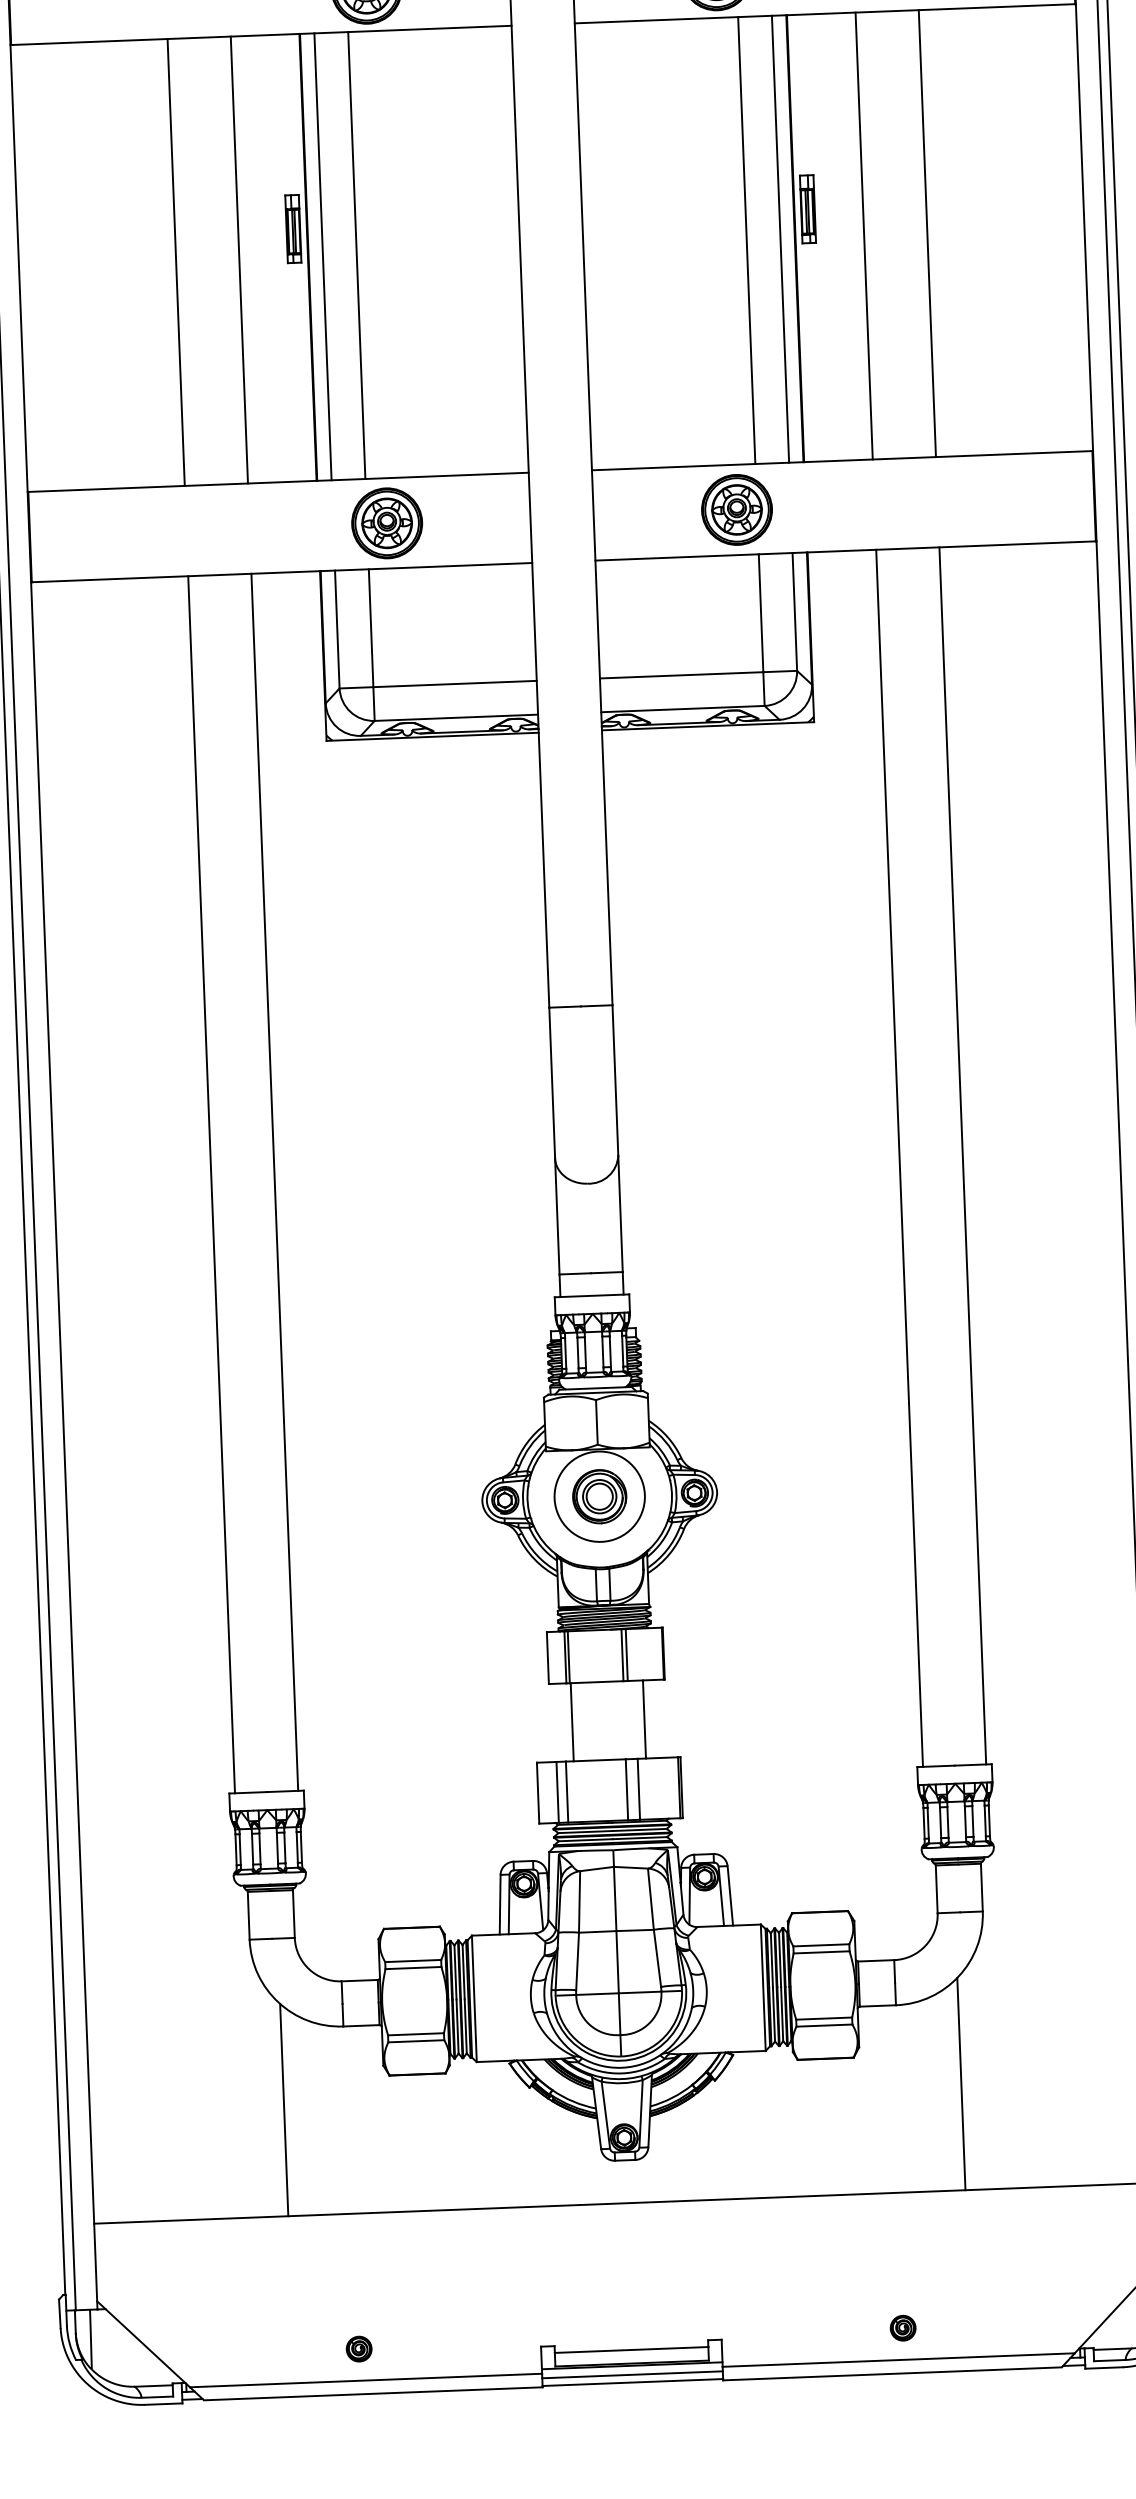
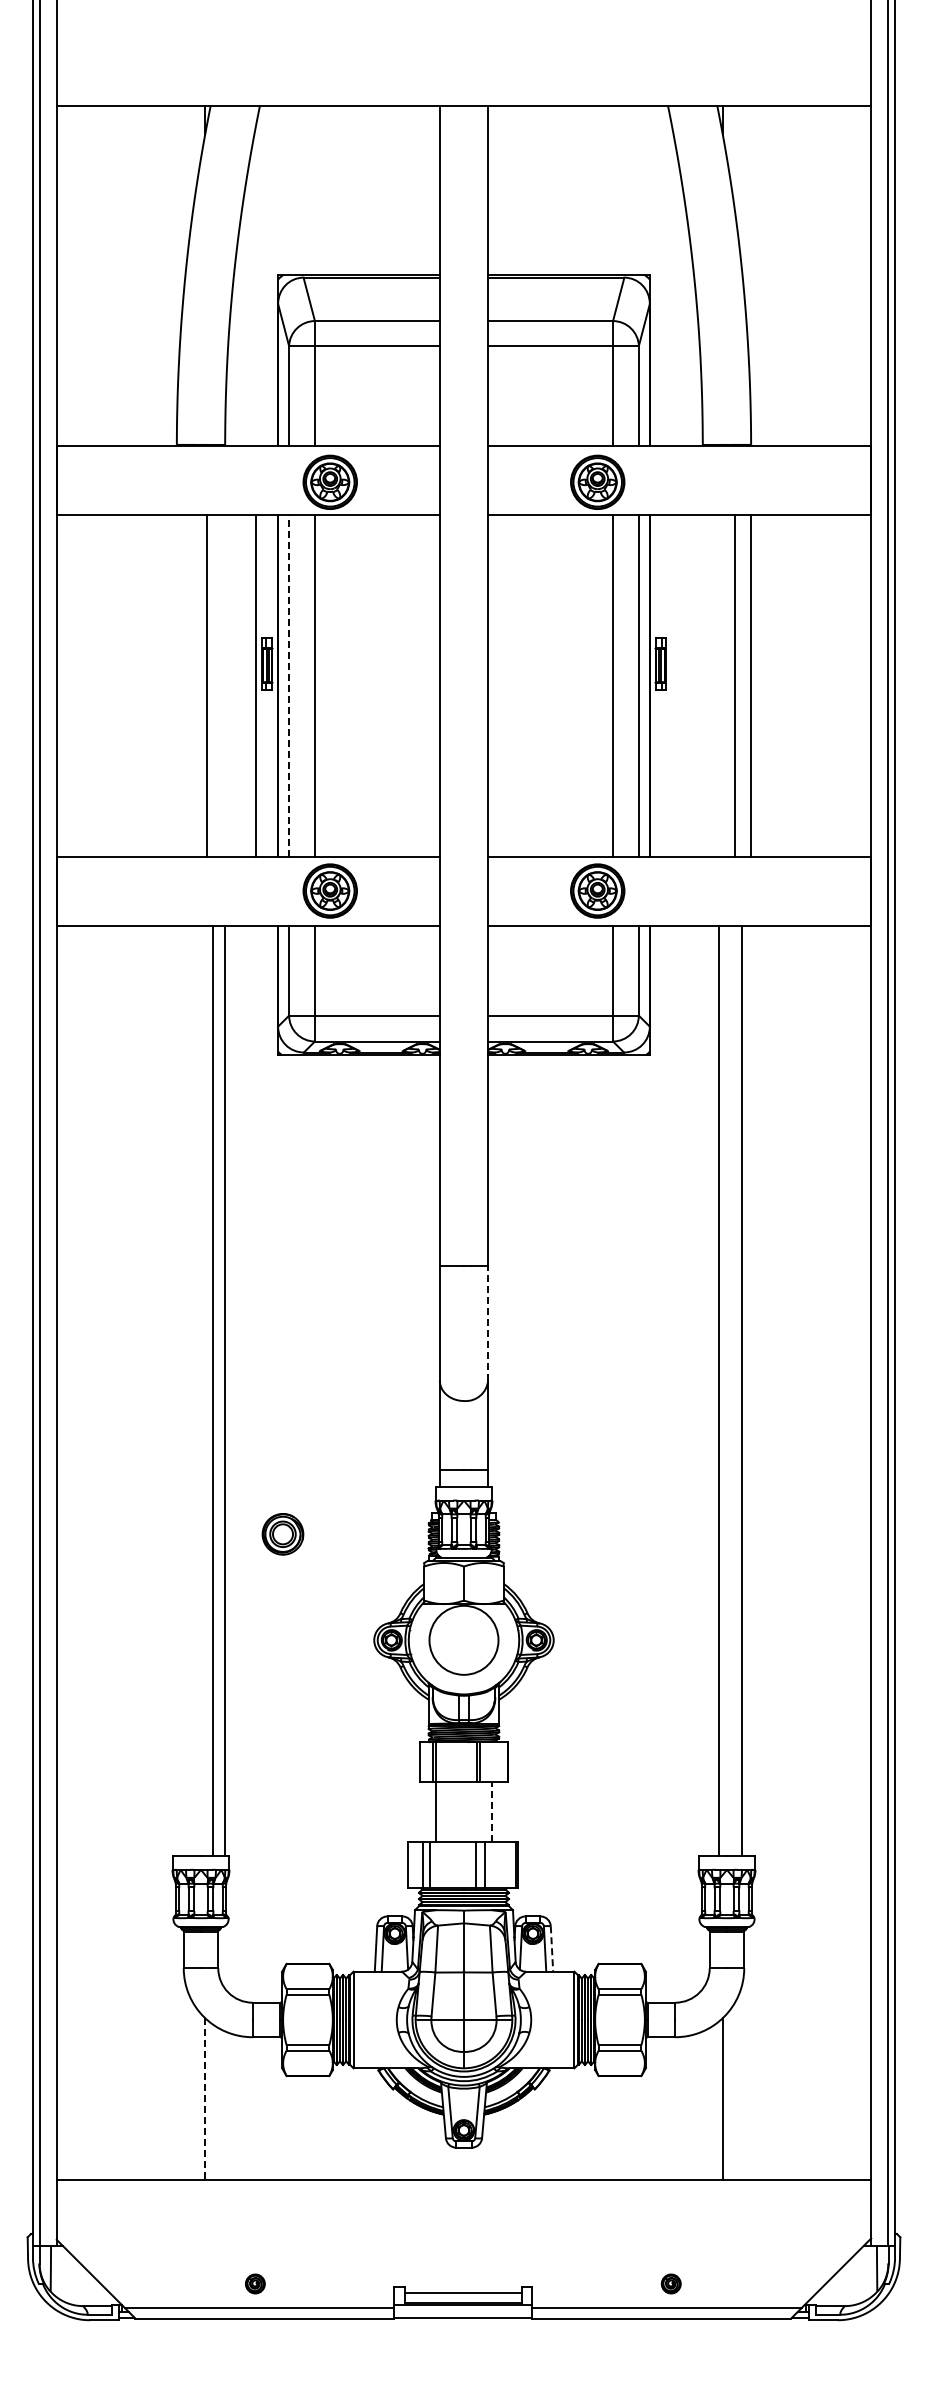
line: (863, 235) -> (734, 685), moved
line: (323, 256) -> (289, 685), solid -> dashed
line: (239, 259) -> (256, 685), moved
line: (175, 262) -> (206, 685), moved
line: (615, 1081) -> (488, 1323), solid -> dashed
line: (963, 1155) -> (719, 1390), moved
line: (899, 1157) -> (741, 1390), moved
line: (211, 1184) -> (212, 1390), moved
part: (599, 1496) -> (282, 1534), moved
line: (644, 1719) -> (491, 1811), solid -> dashed
line: (729, 1895) -> (551, 1948), solid -> dashed
line: (284, 2110) -> (205, 2099), solid -> dashed
line: (632, 2374) -> (463, 2311), removed

